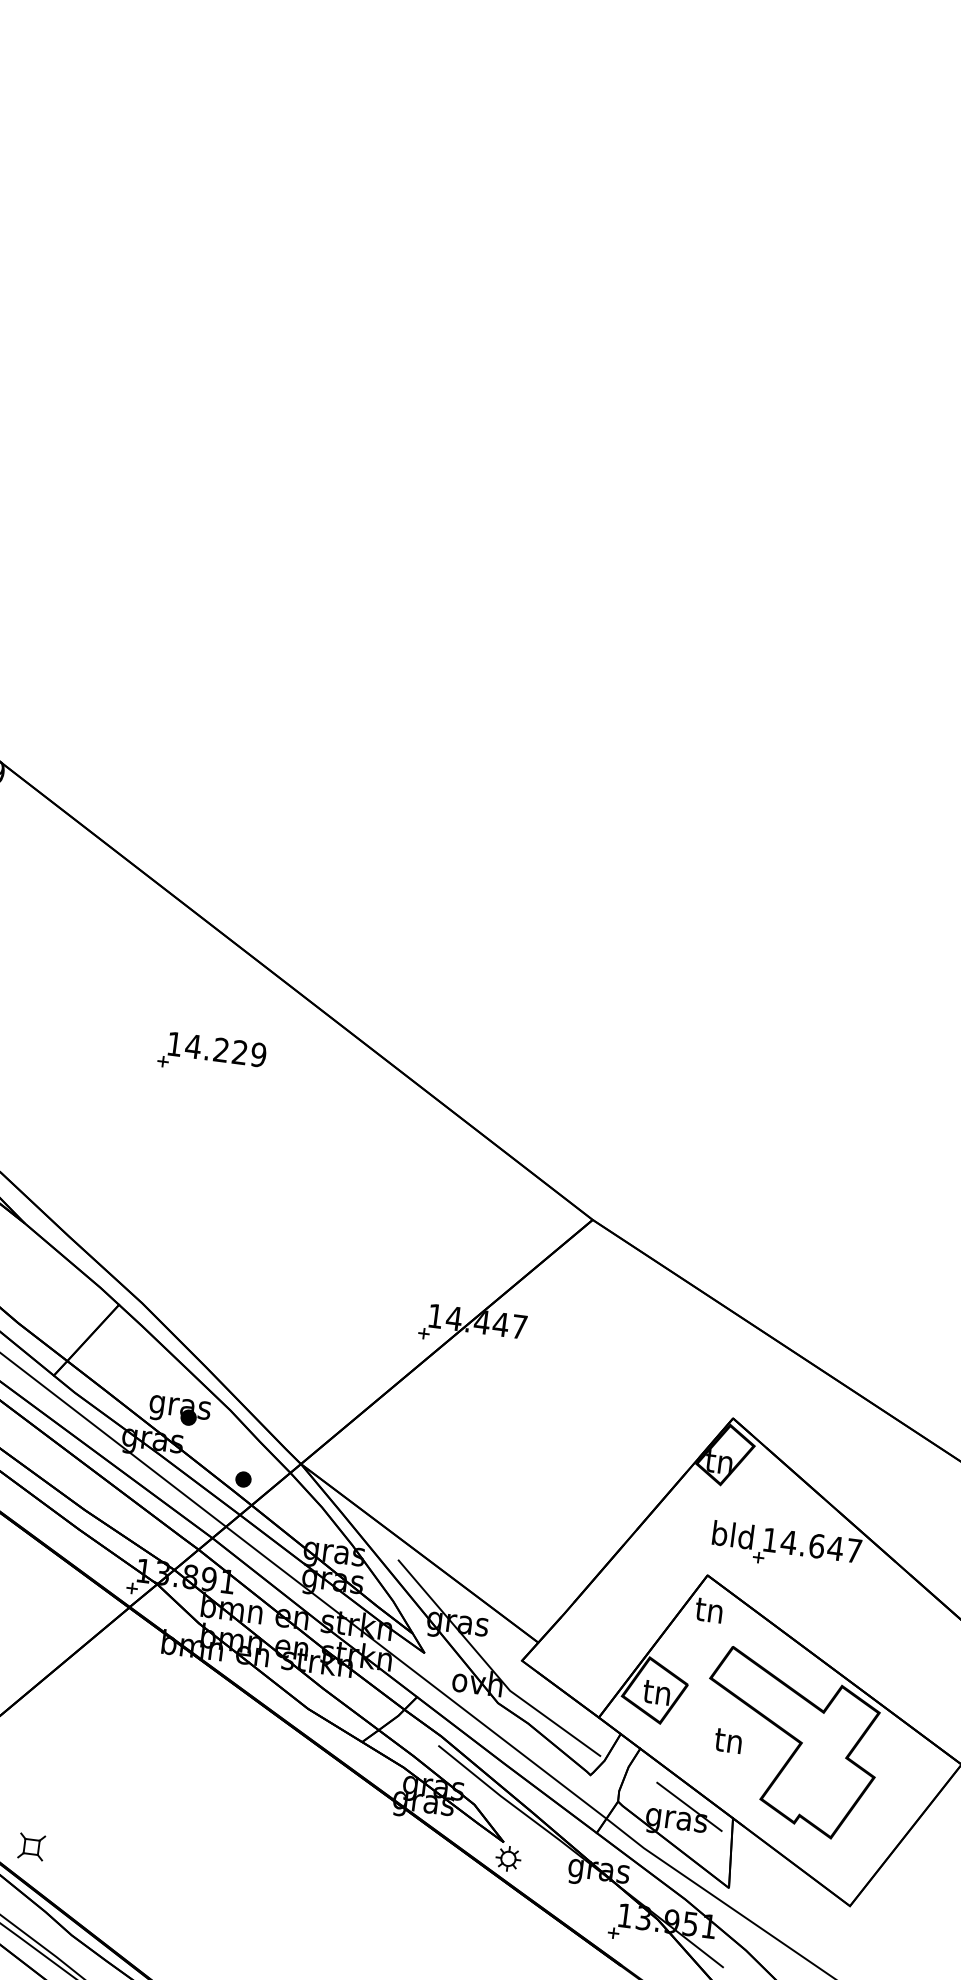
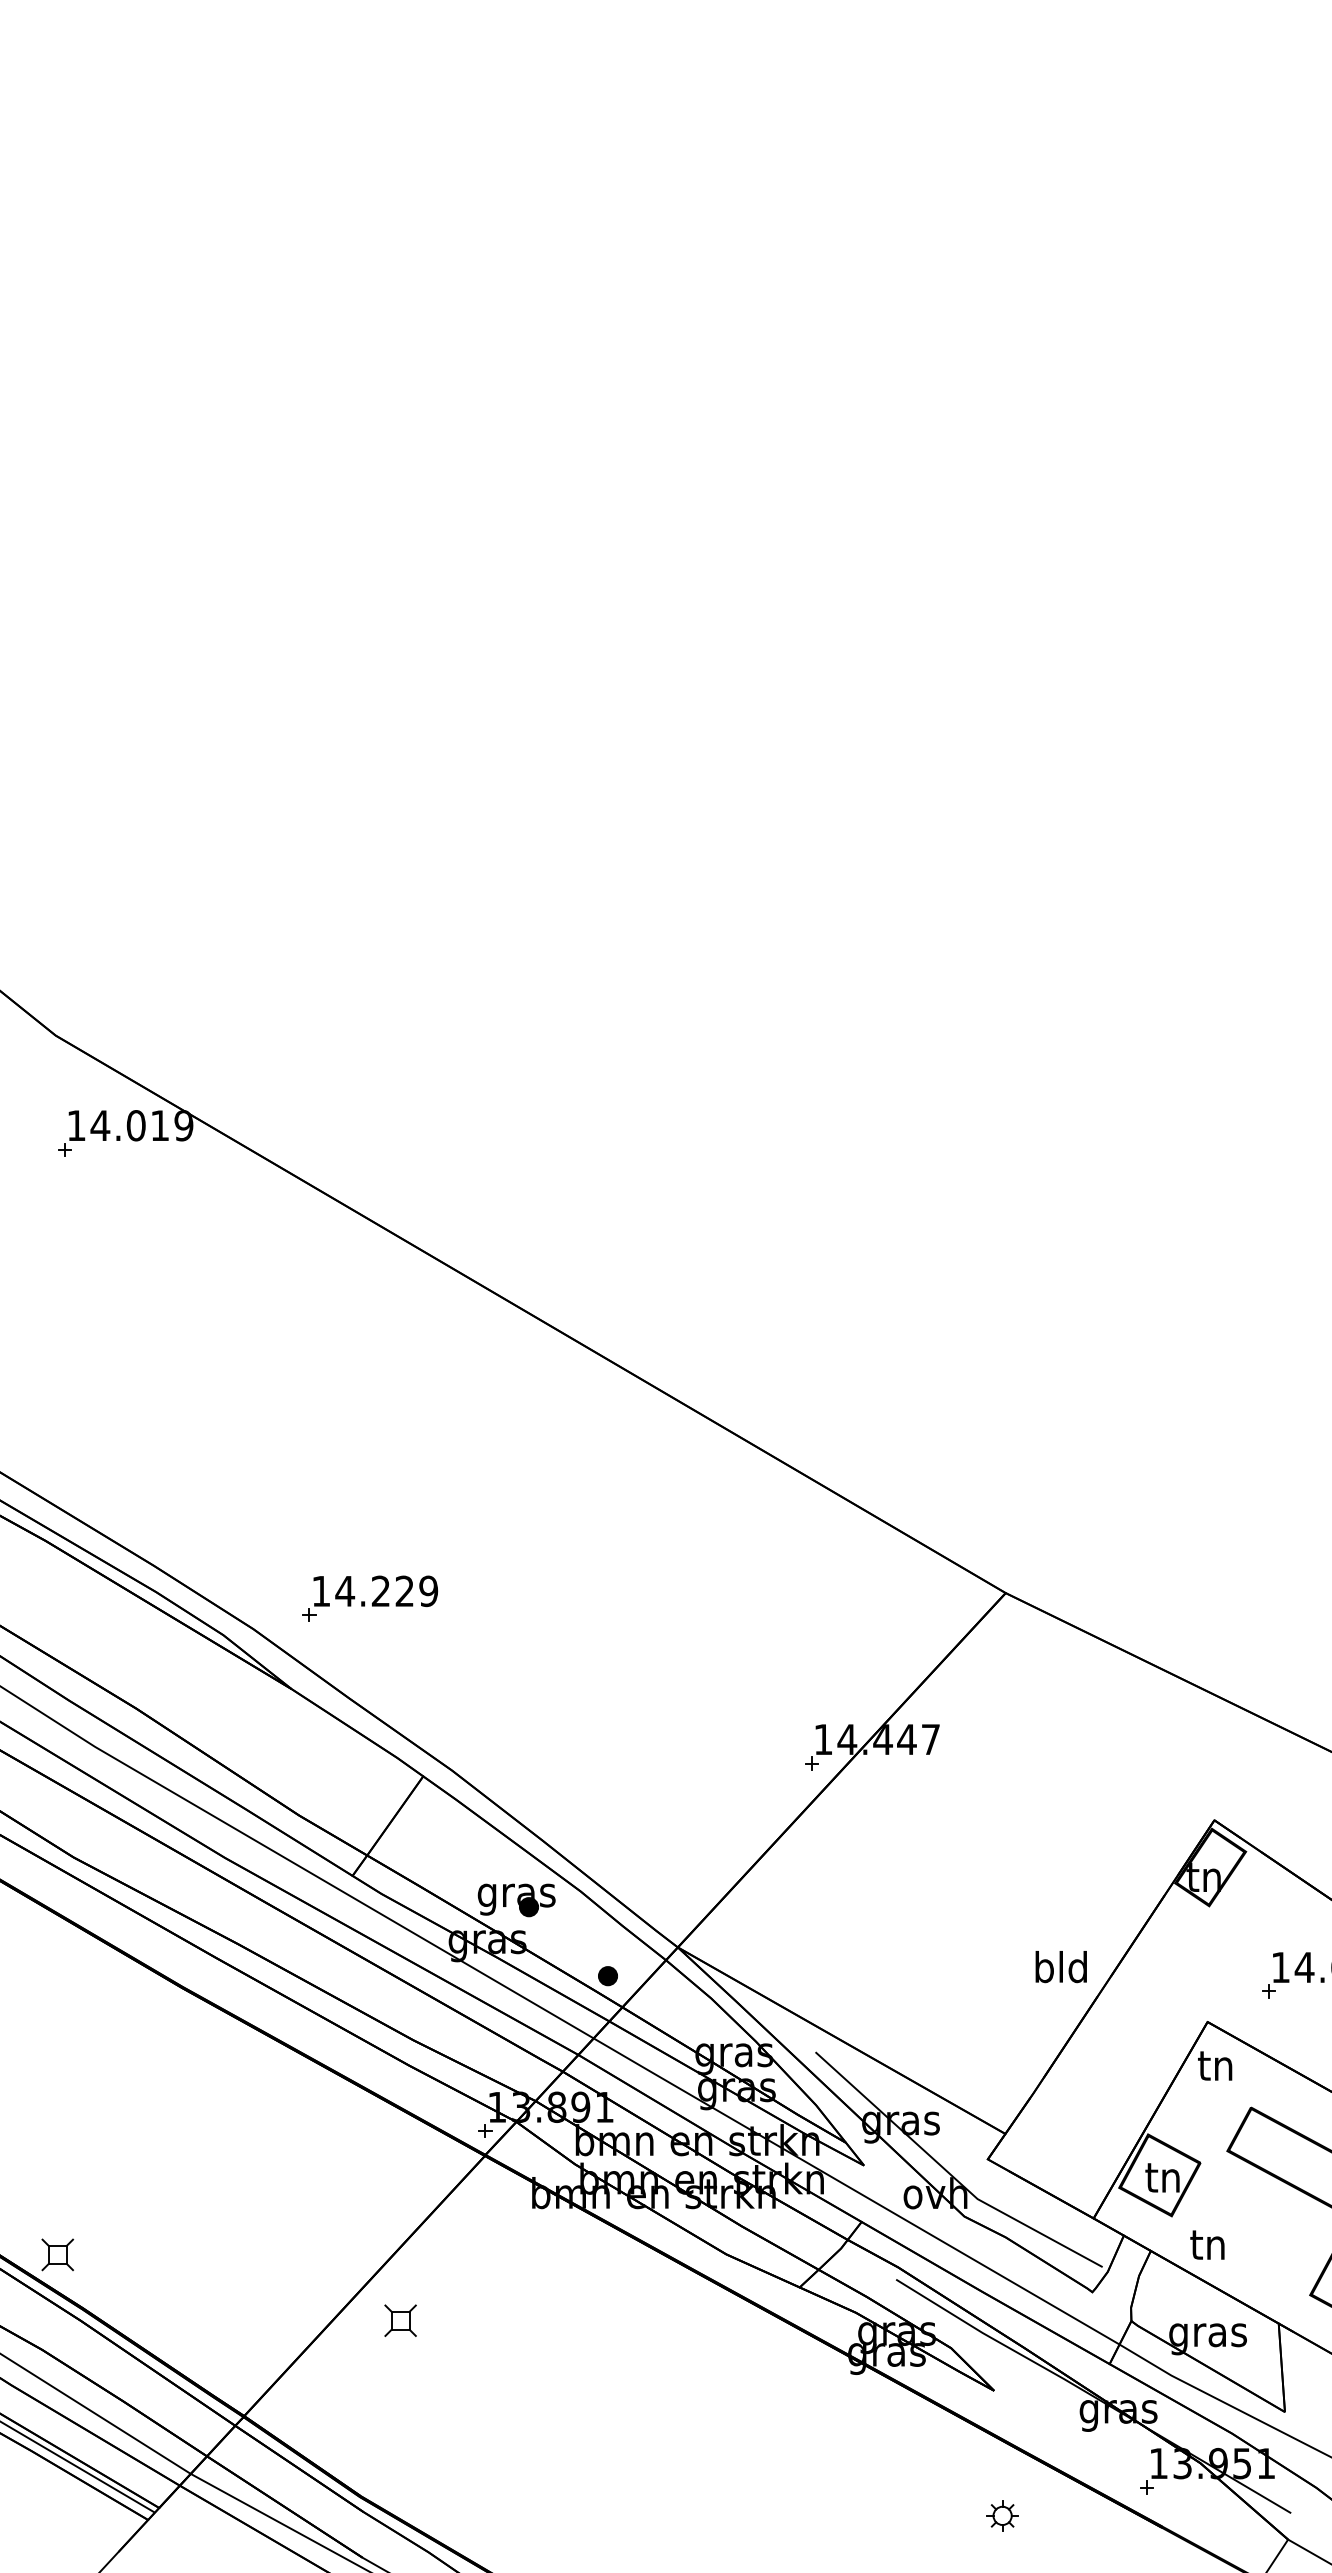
part: (212, 1054) -> (370, 1598), moved
text: (732, 1535) -> (1060, 1967), moved
text: (728, 1740) -> (1207, 2244), moved
line: (688, 1807) -> (1221, 2316), removed
part: (31, 1846) -> (400, 2320), moved
part: (508, 1858) -> (1002, 2515), moved

